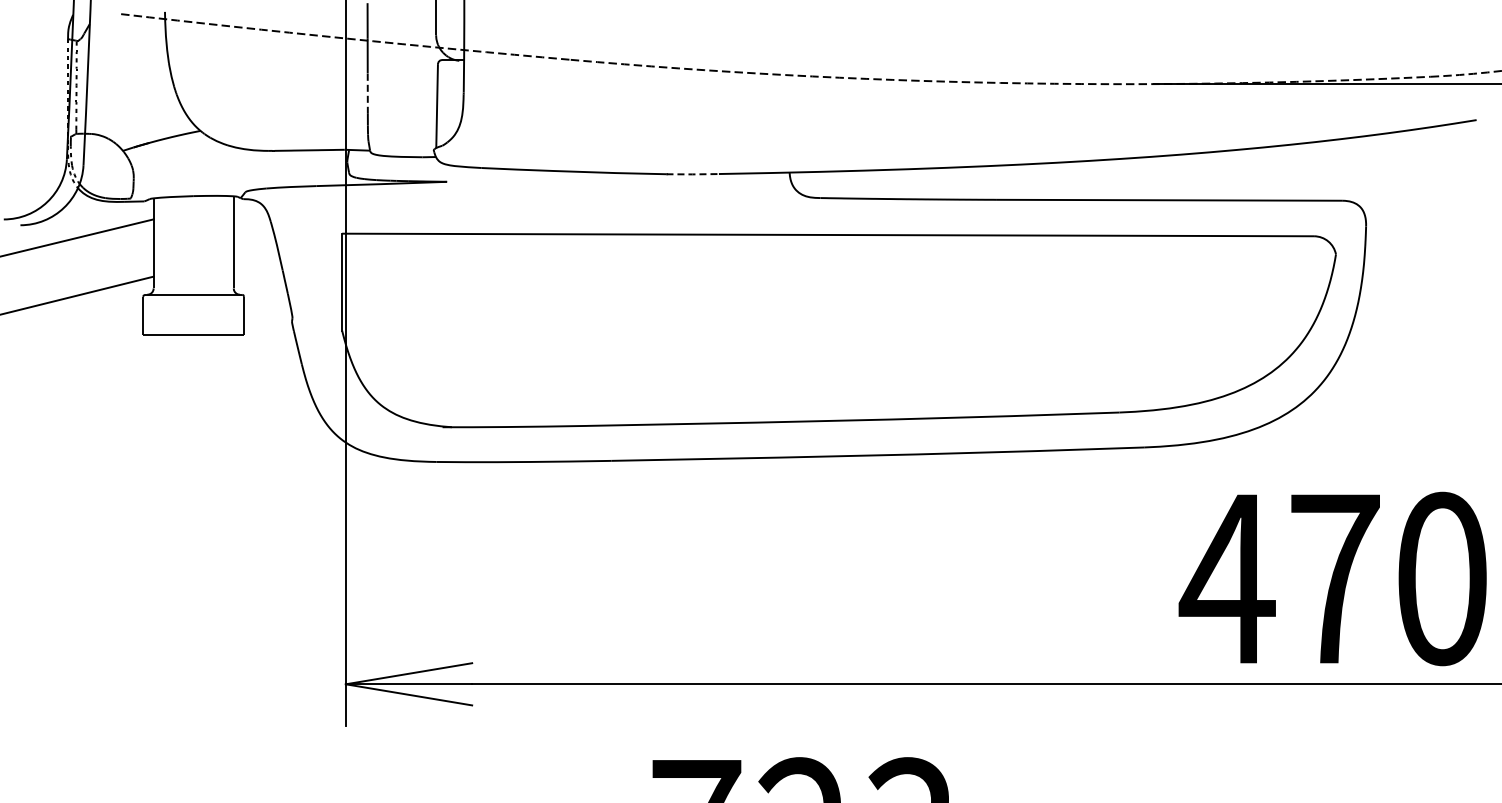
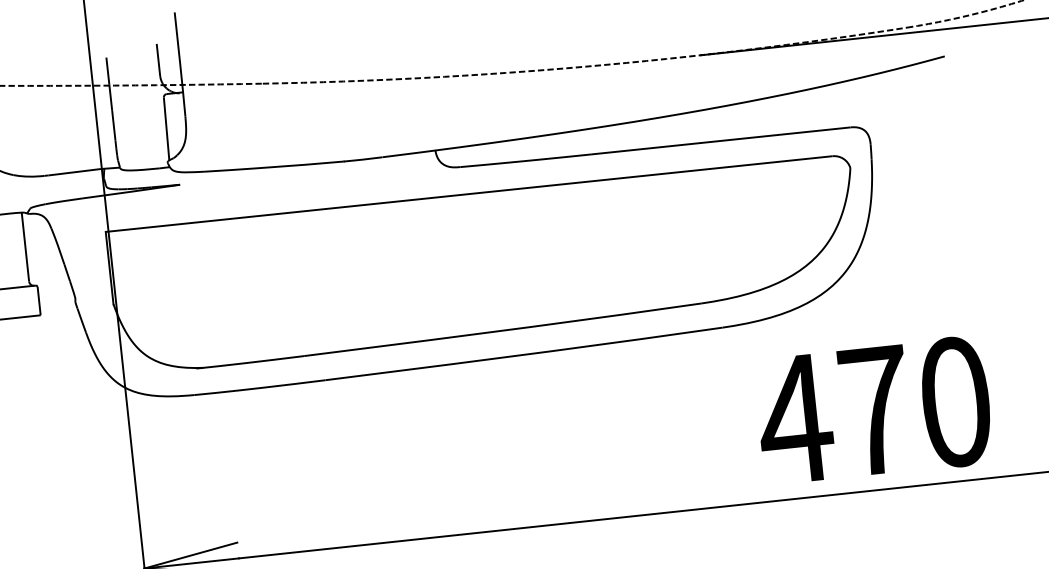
line: (367, 93) -> (113, 125), dashed -> solid
line: (692, 174) -> (362, 159), dashed -> solid

